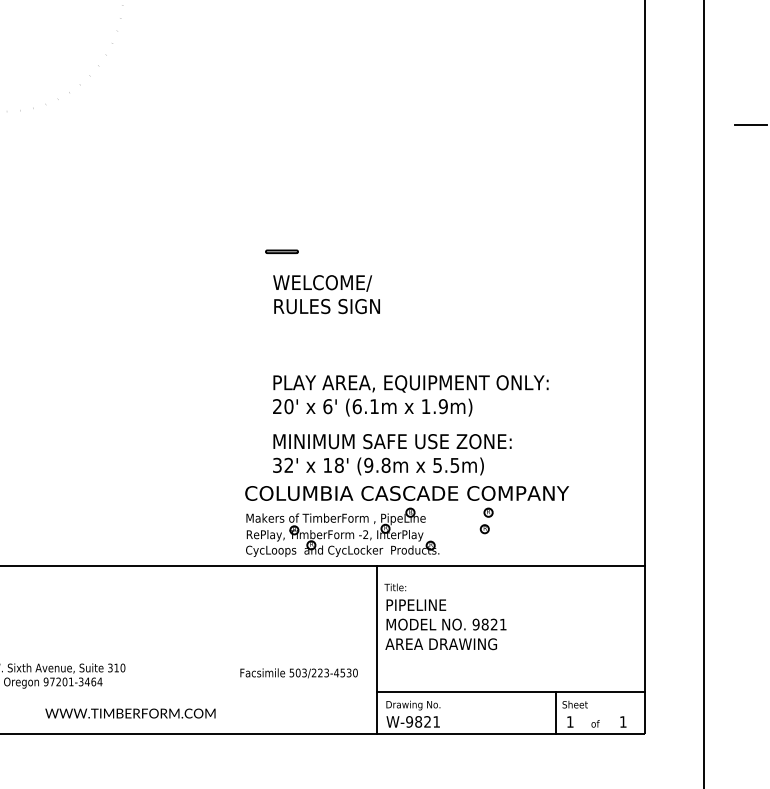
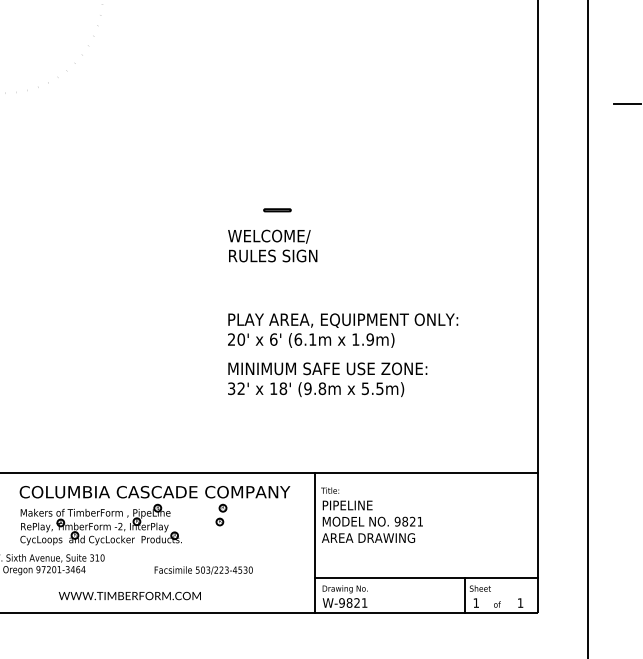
line: (282, 252) -> (277, 210), moved
part: (406, 521) -> (154, 515), moved
text: (298, 673) -> (203, 570), moved
text: (130, 712) -> (129, 595), moved

